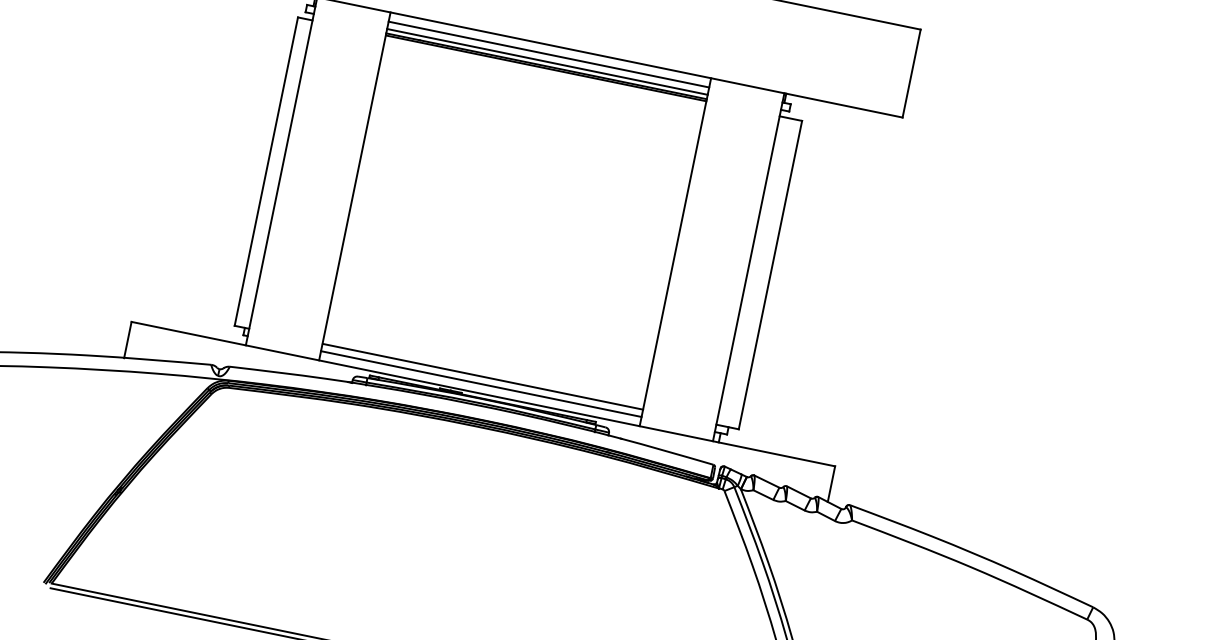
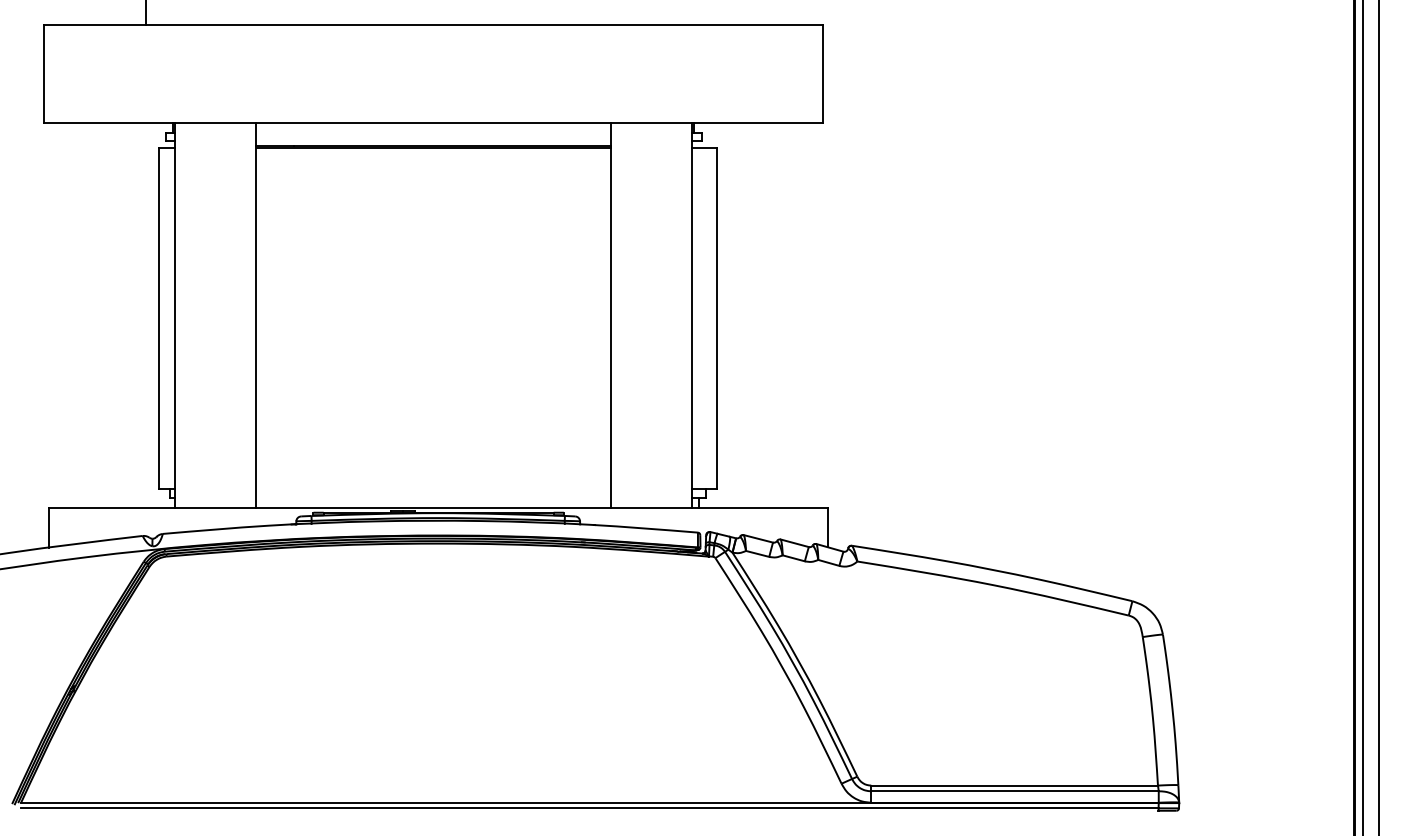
line: (548, 54) -> (433, 132), removed
line: (547, 61) -> (433, 140), removed
line: (482, 376) -> (433, 489), removed
line: (481, 384) -> (433, 497), removed

